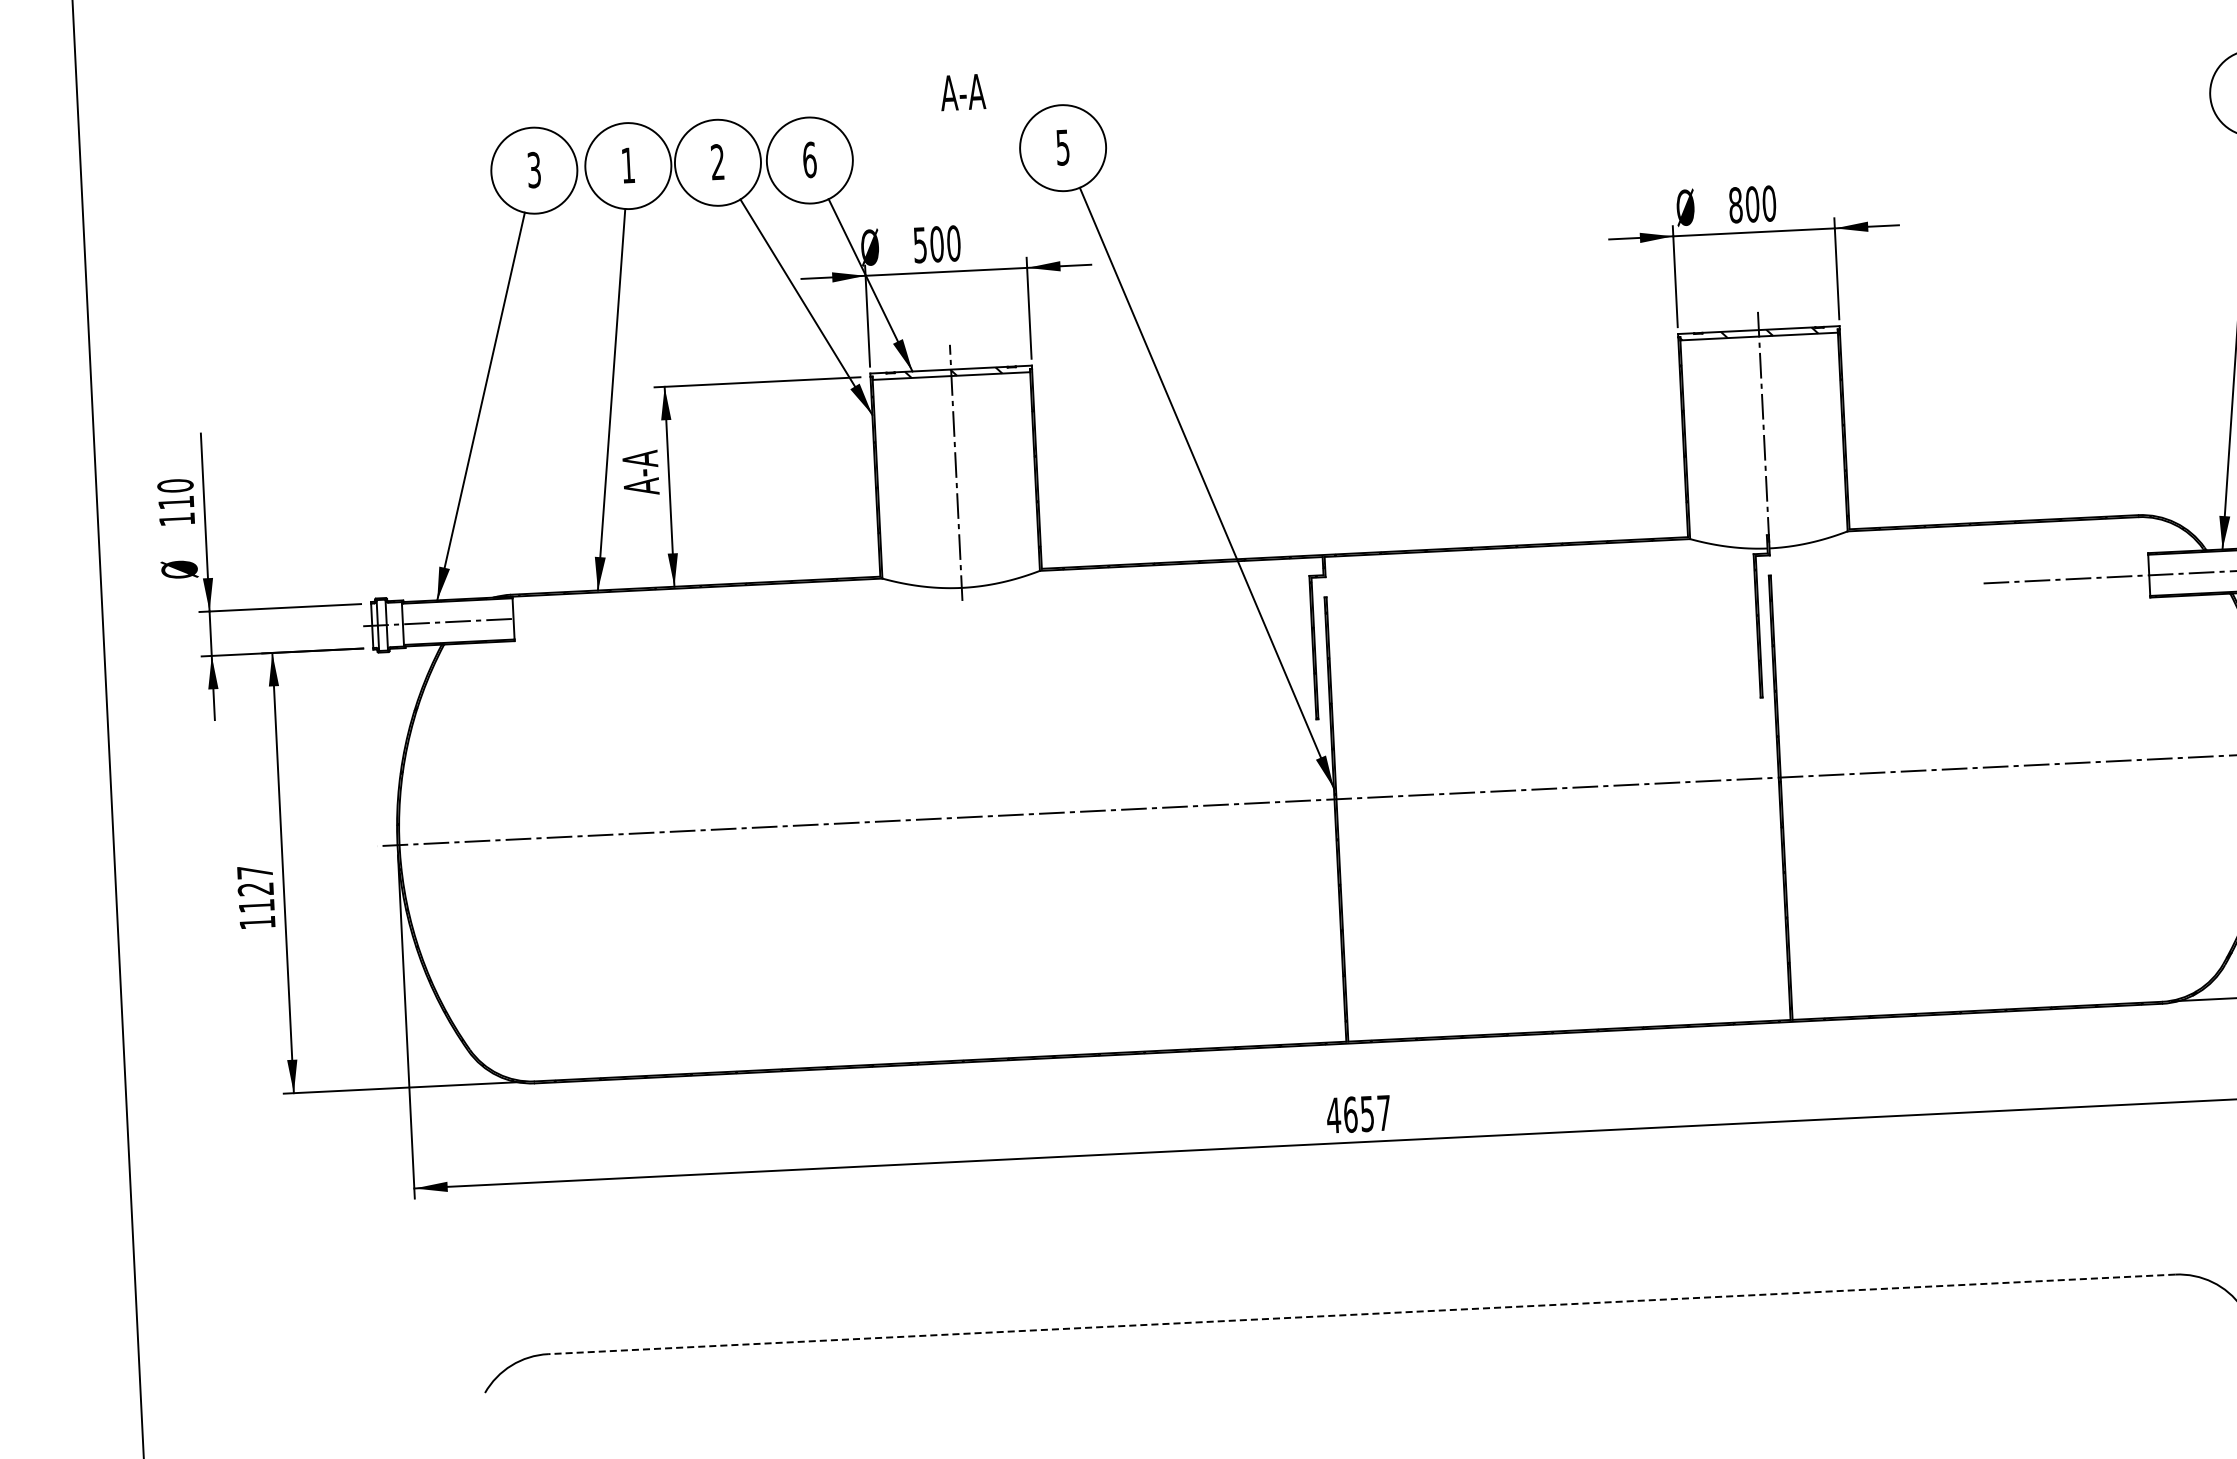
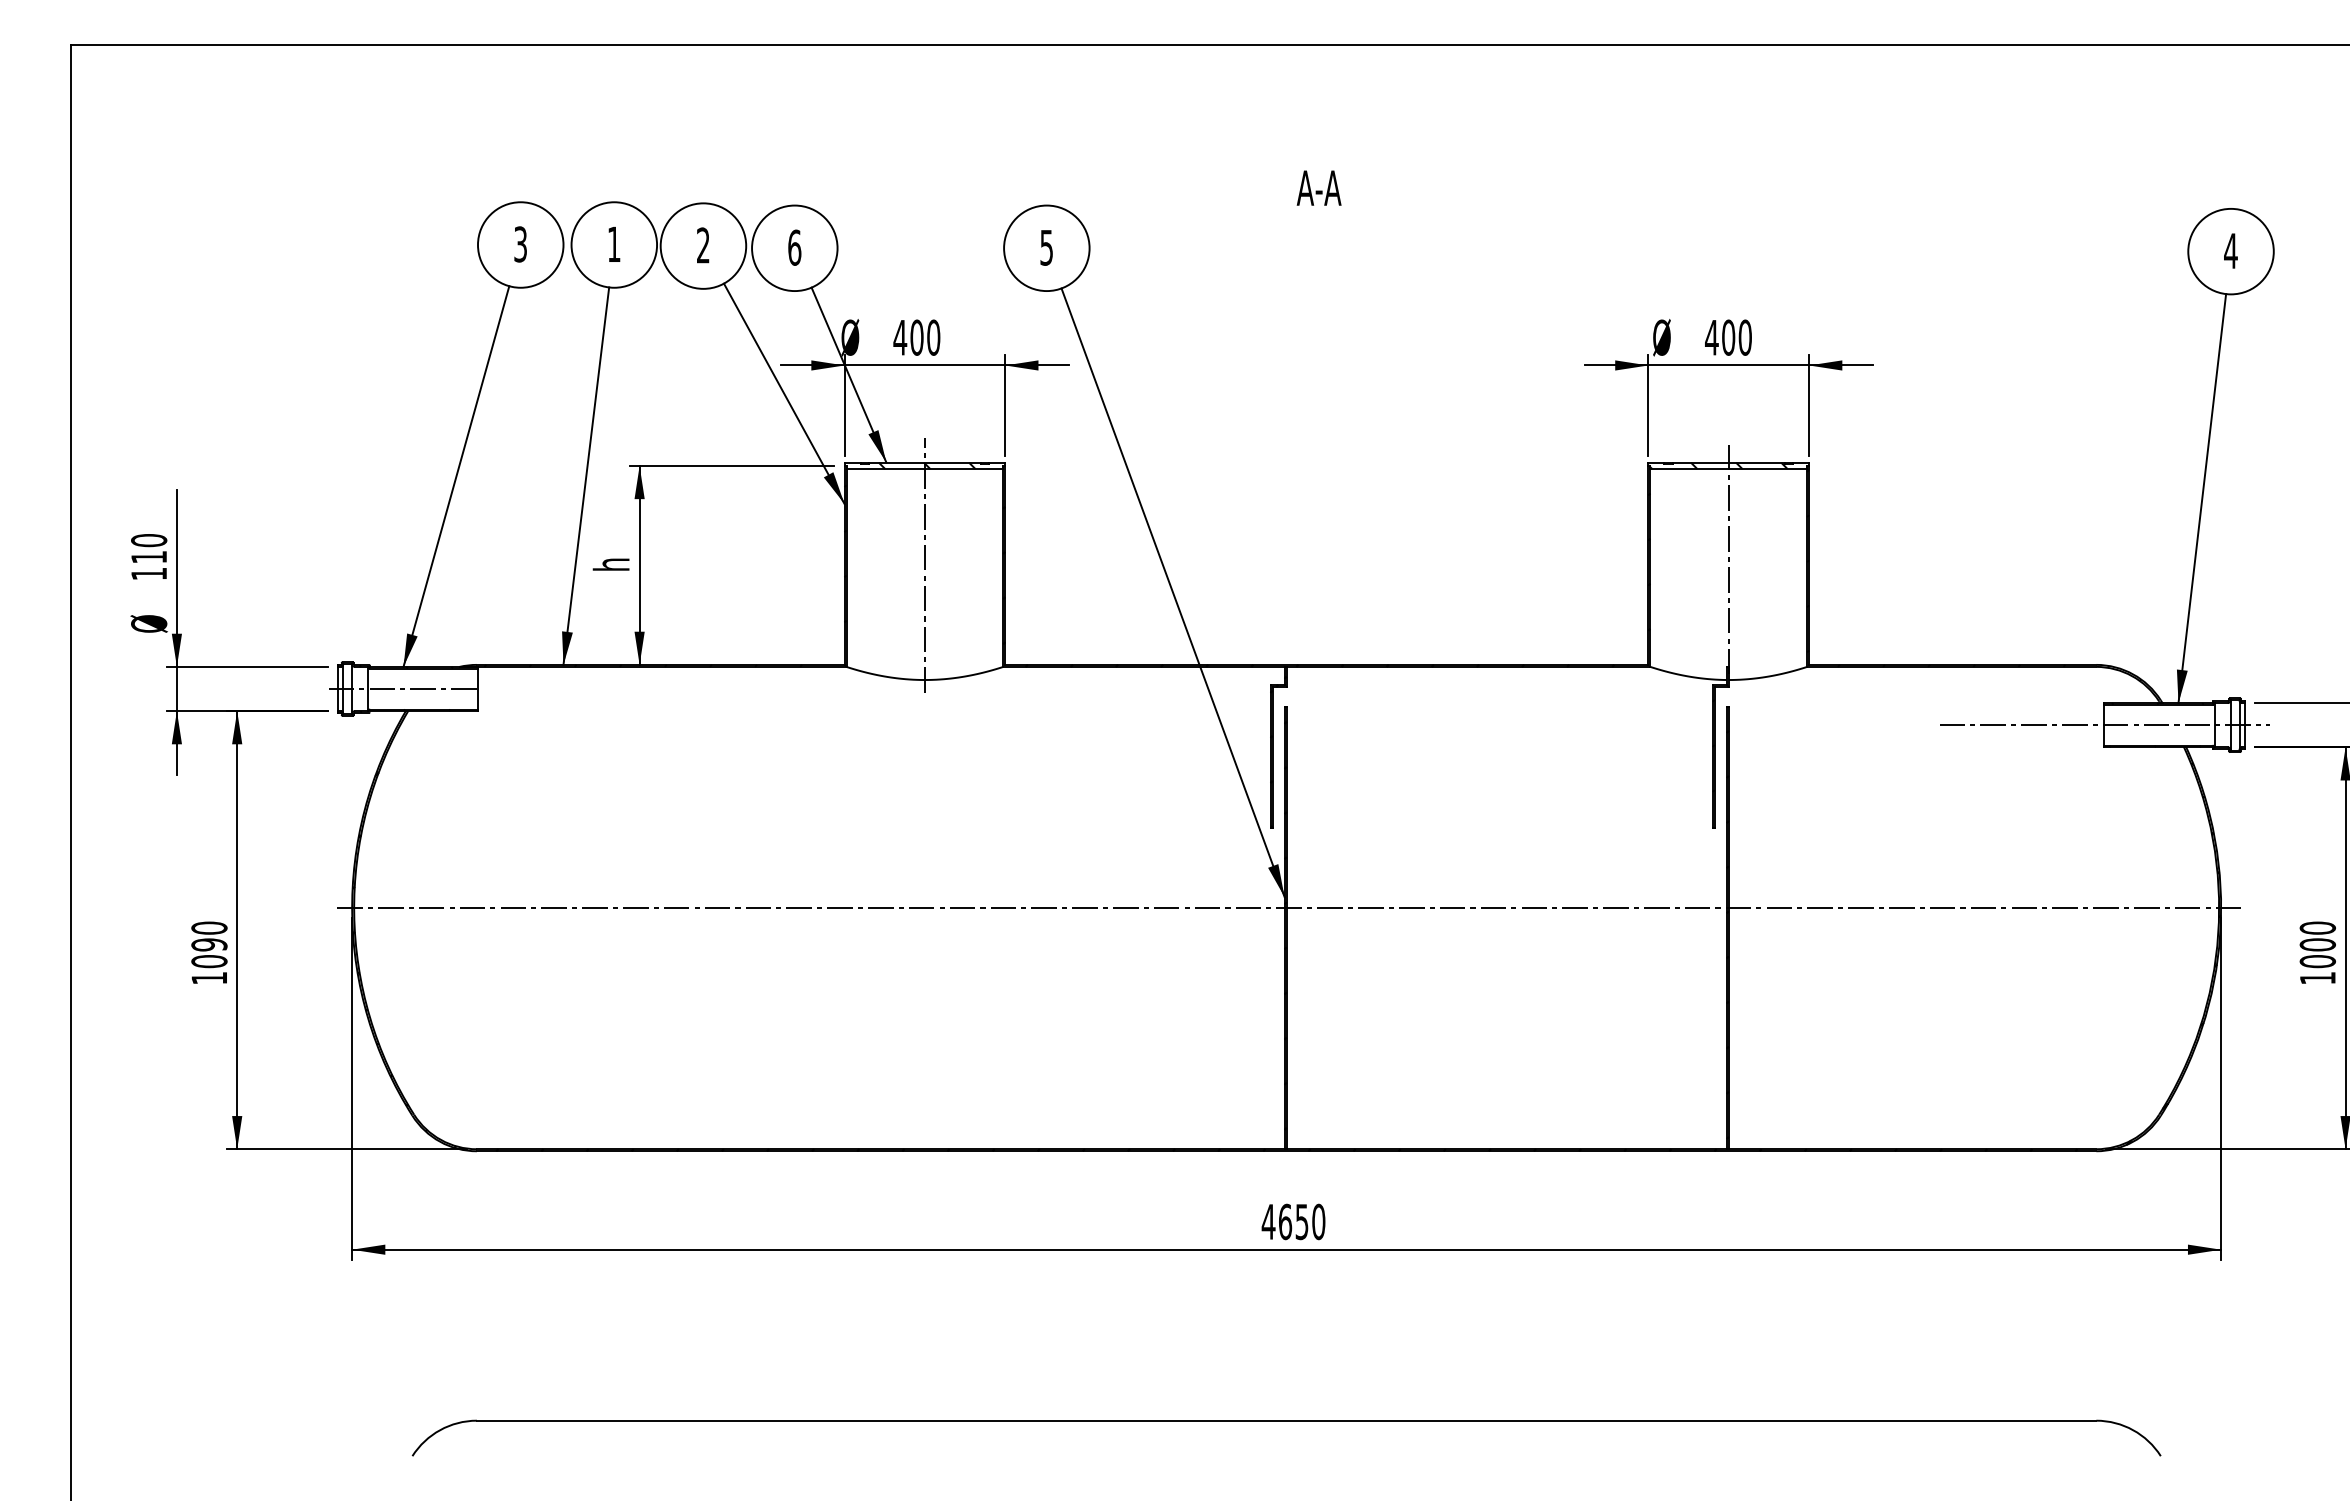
text: (962, 91) -> (1318, 187), moved
text: (1735, 205) -> (1711, 337), 800 -> 400
text: (920, 244) -> (900, 337), 500 -> 400
text: (639, 473) -> (610, 550), A-A -> h
text: (255, 888) -> (209, 944), 1127 -> 1090
text: (1383, 1112) -> (1318, 1221), 4657 -> 4650
line: (1361, 1314) -> (1286, 1420), dashed -> solid

